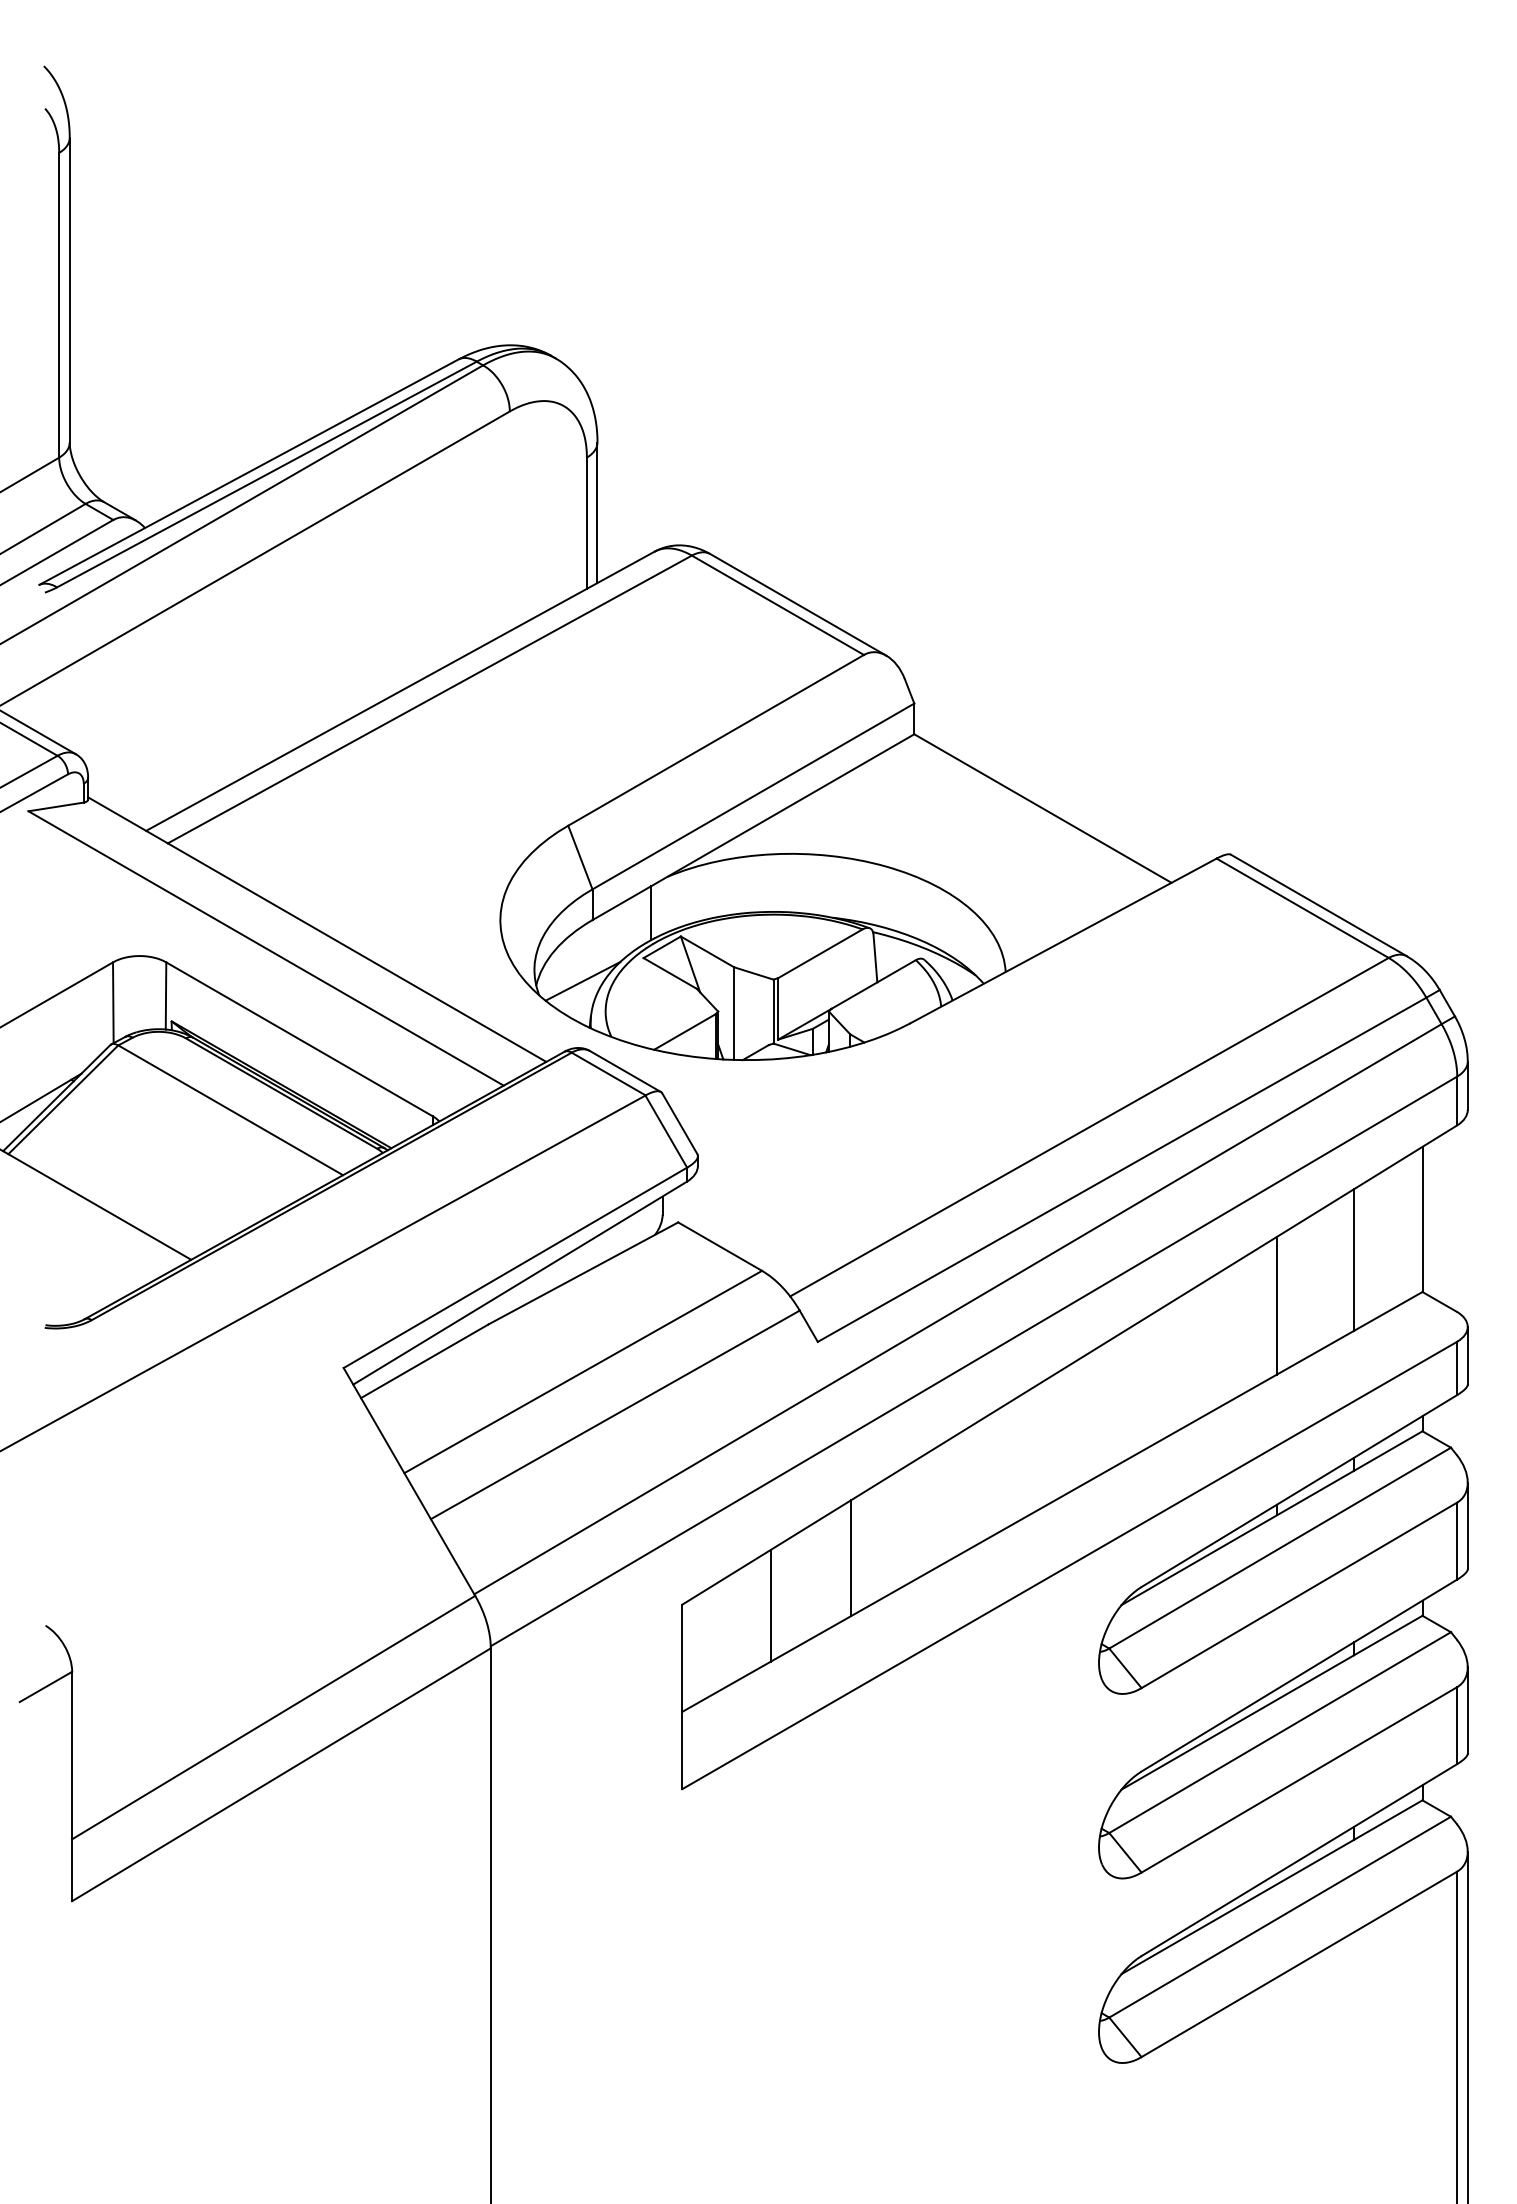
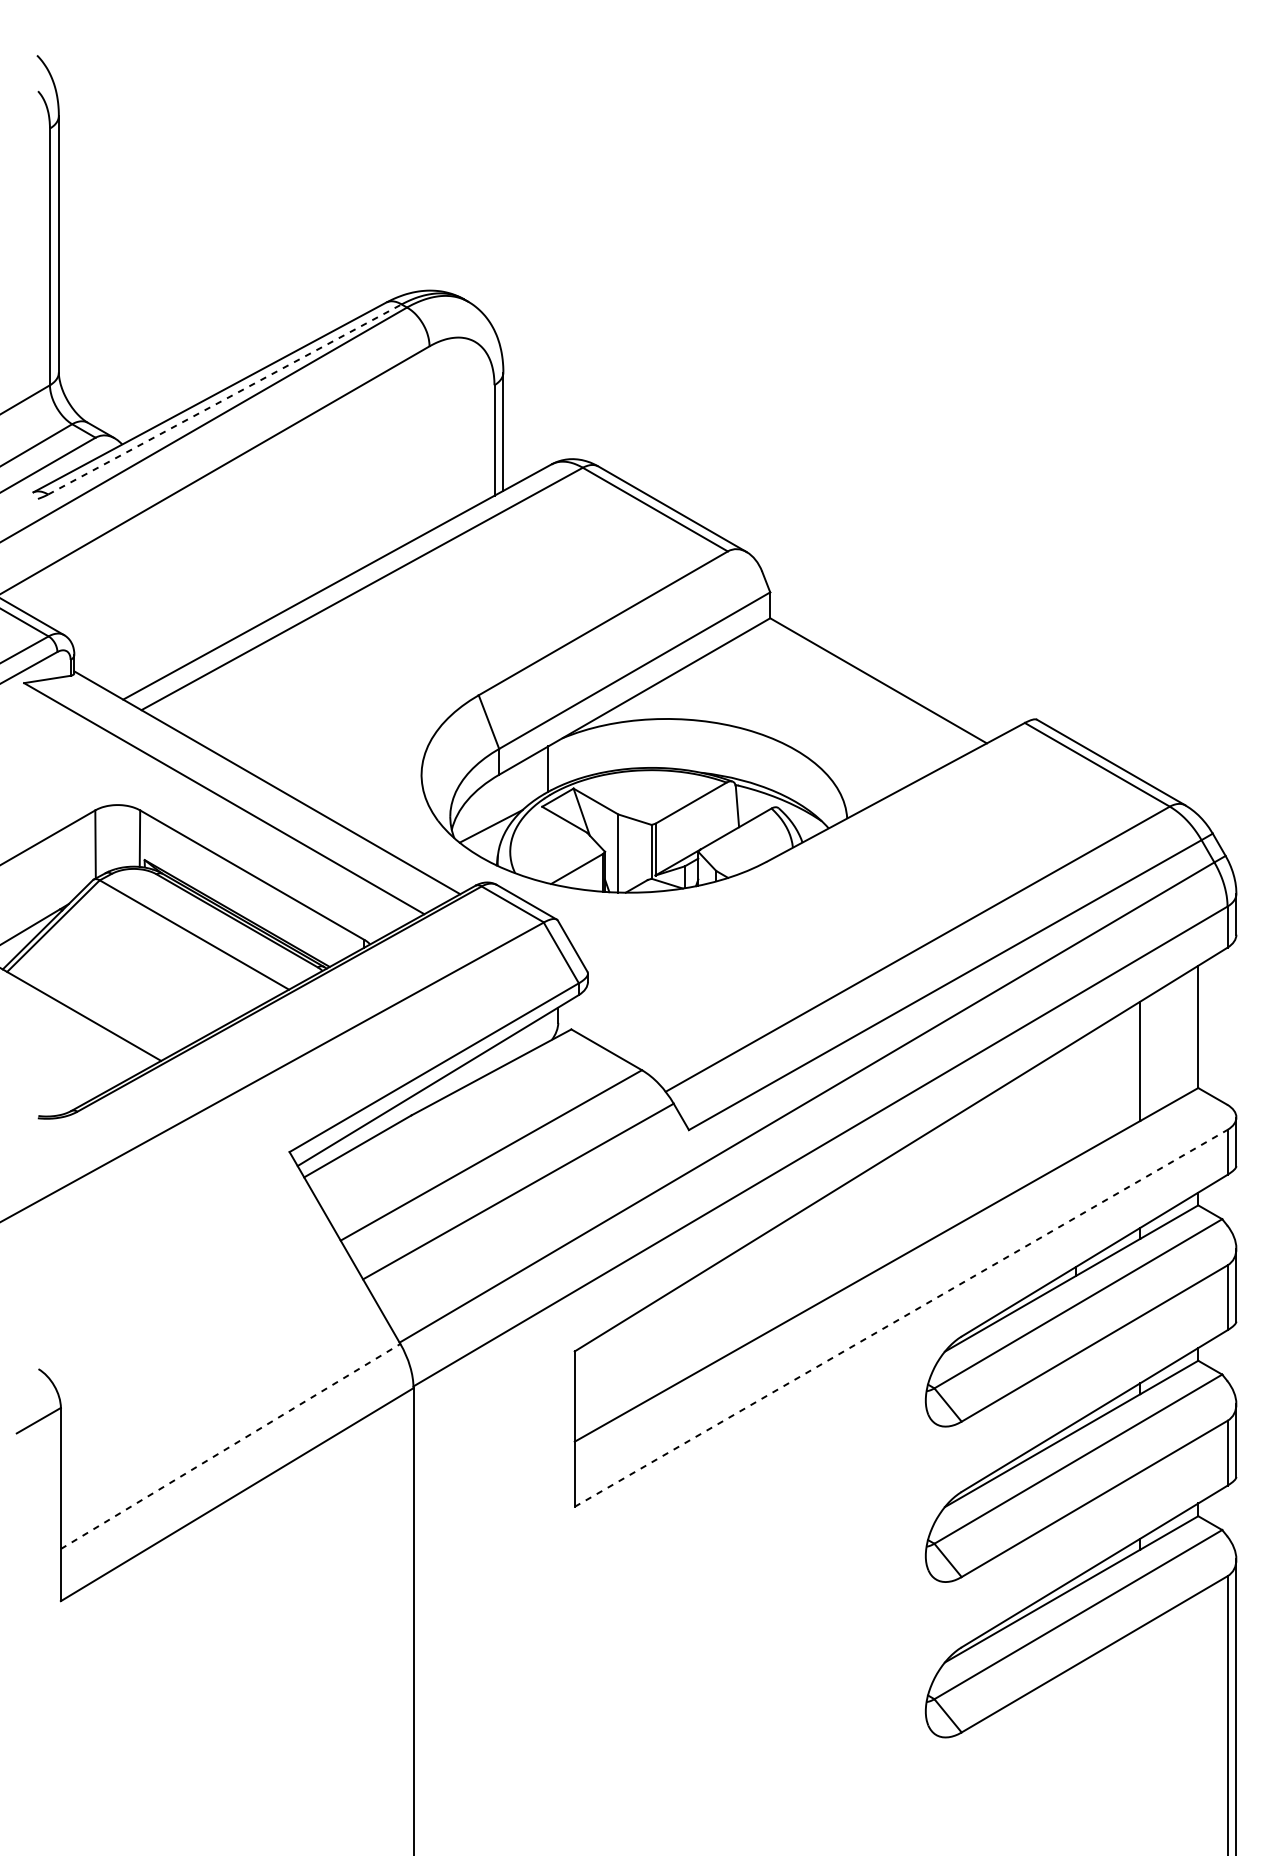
line: (267, 474) -> (225, 399), solid -> dashed
line: (1276, 1305) -> (1075, 1099), removed
line: (850, 1558) -> (716, 1312), removed
line: (1070, 1565) -> (901, 1318), solid -> dashed
line: (770, 1605) -> (649, 1352), removed
line: (274, 1717) -> (231, 1446), solid -> dashed

